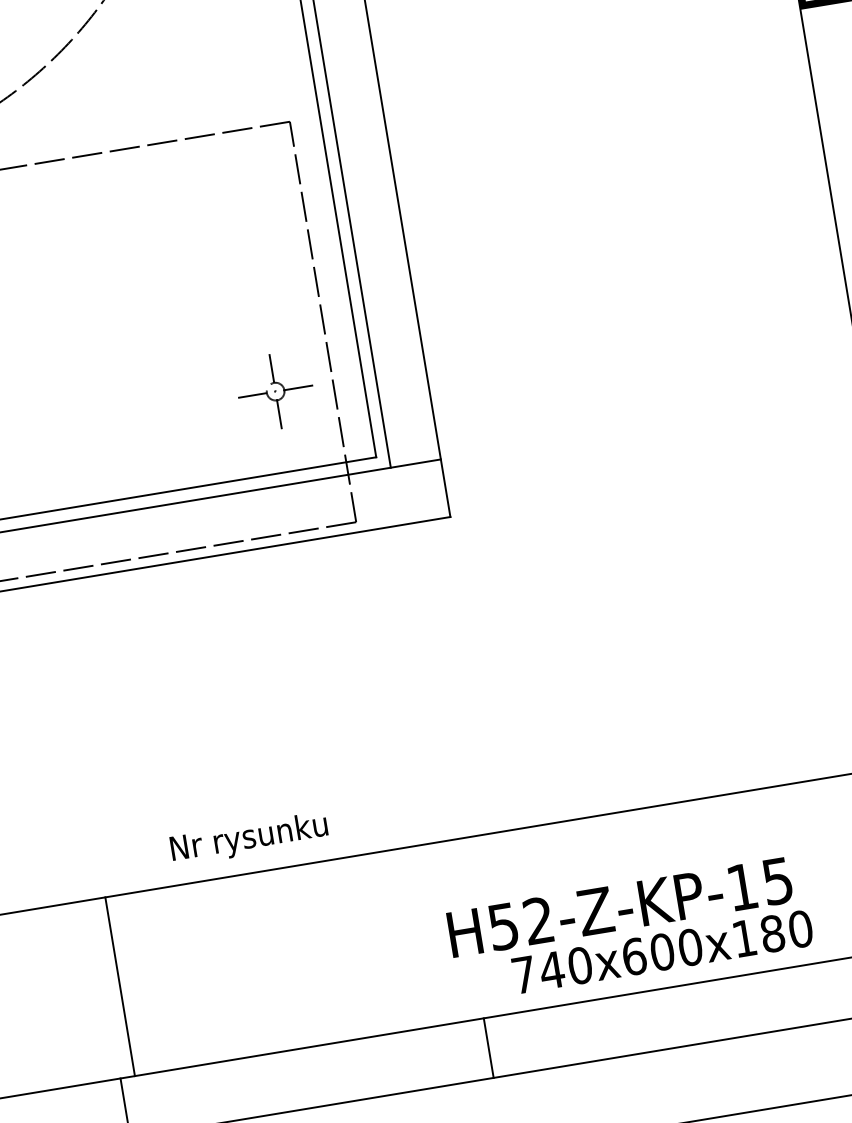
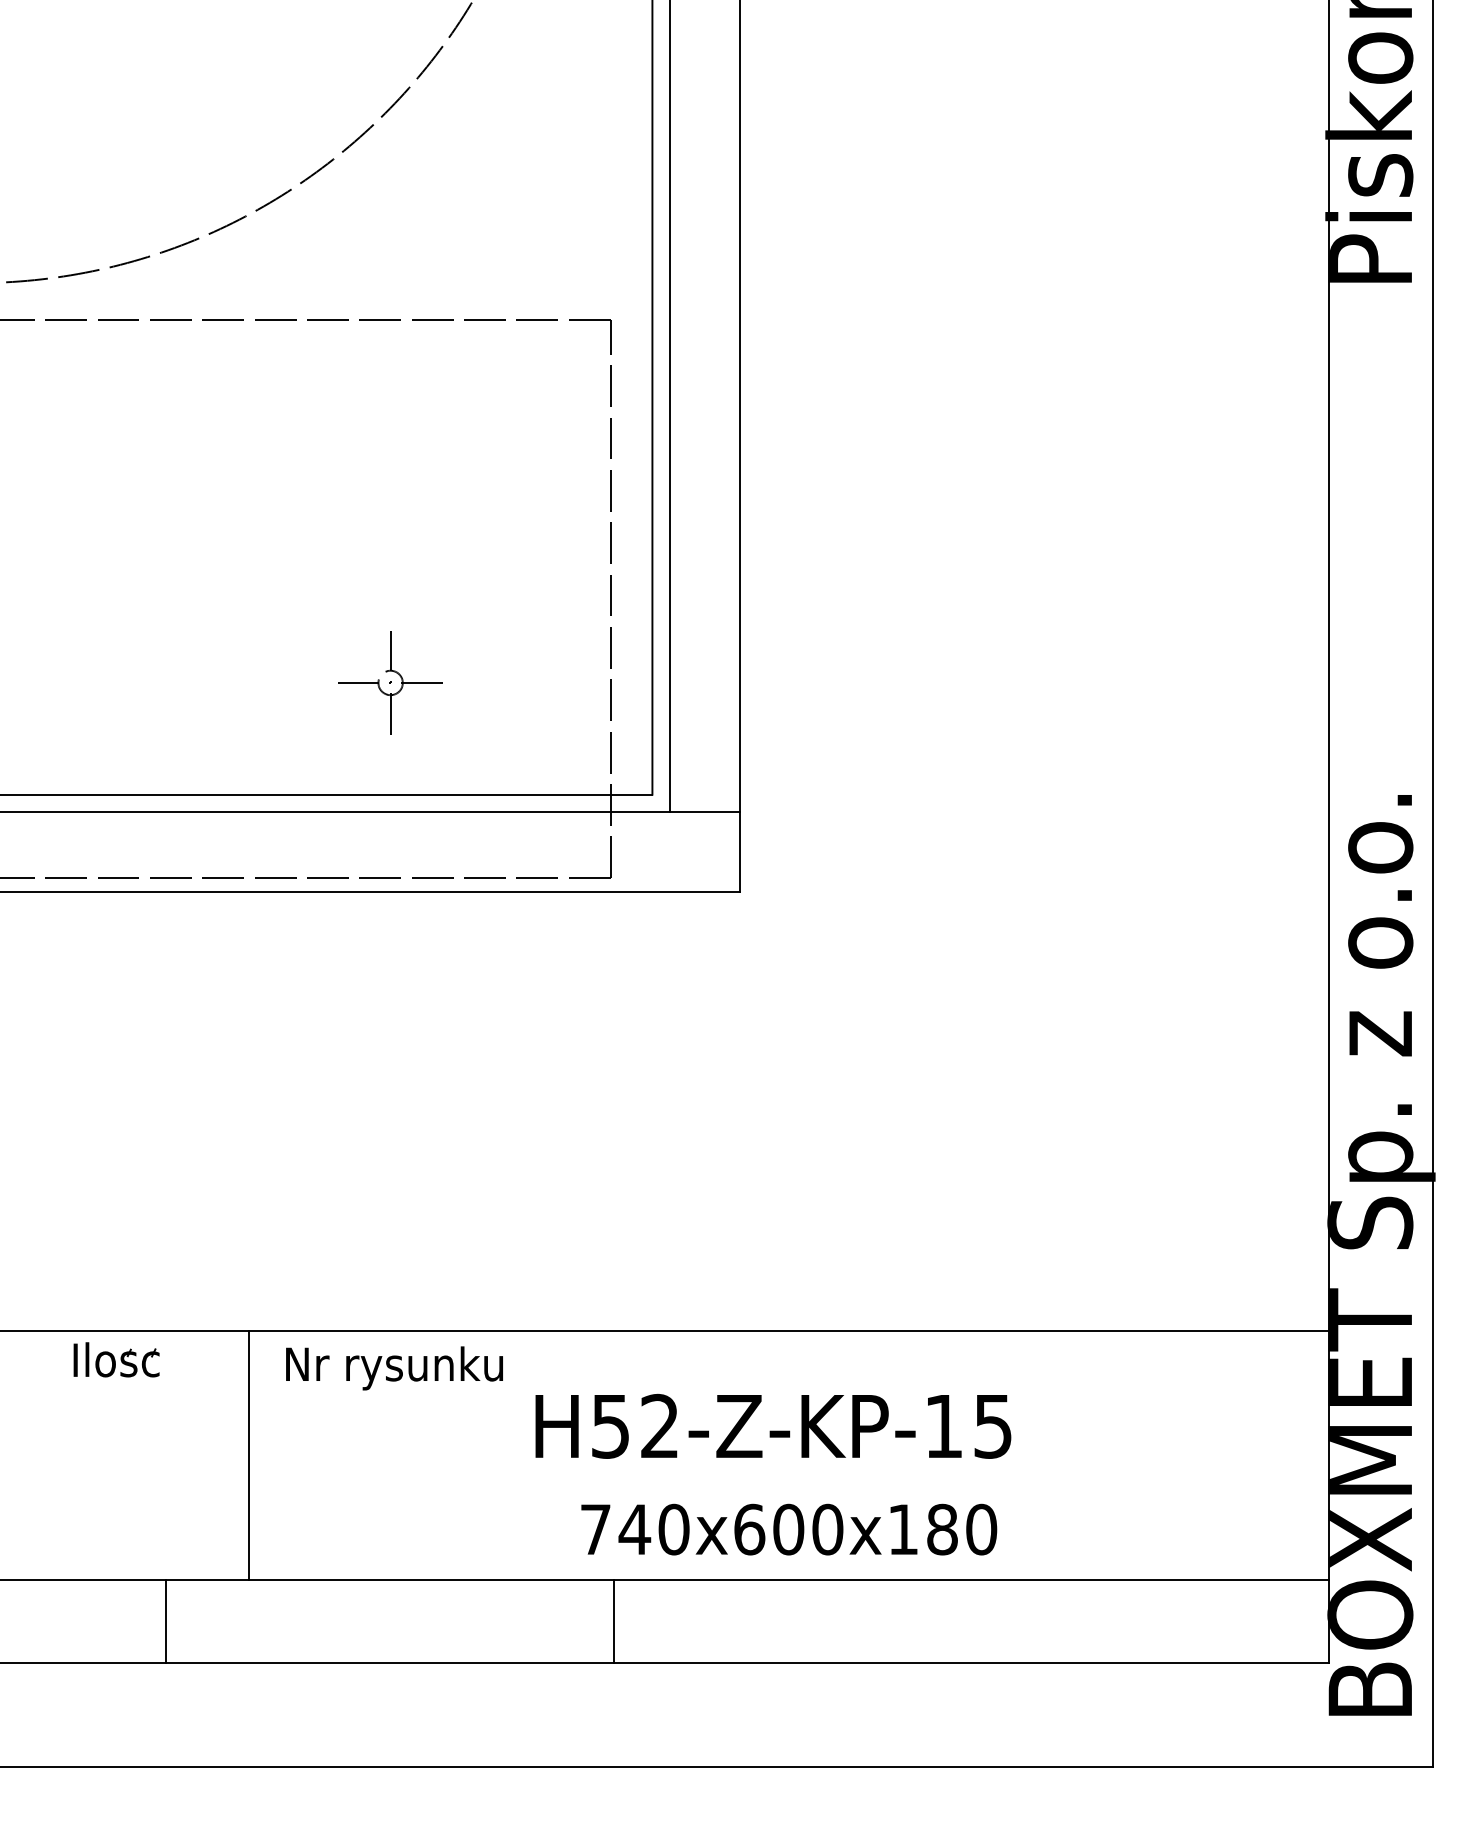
part: (275, 391) -> (390, 682), moved
text: (249, 839) -> (394, 1368), moved
text: (620, 906) -> (773, 1425), moved
part: (59, 925) -> (116, 1359), added
text: (662, 951) -> (789, 1529), moved
line: (119, 986) -> (248, 1455), moved
line: (488, 1047) -> (614, 1621), moved

